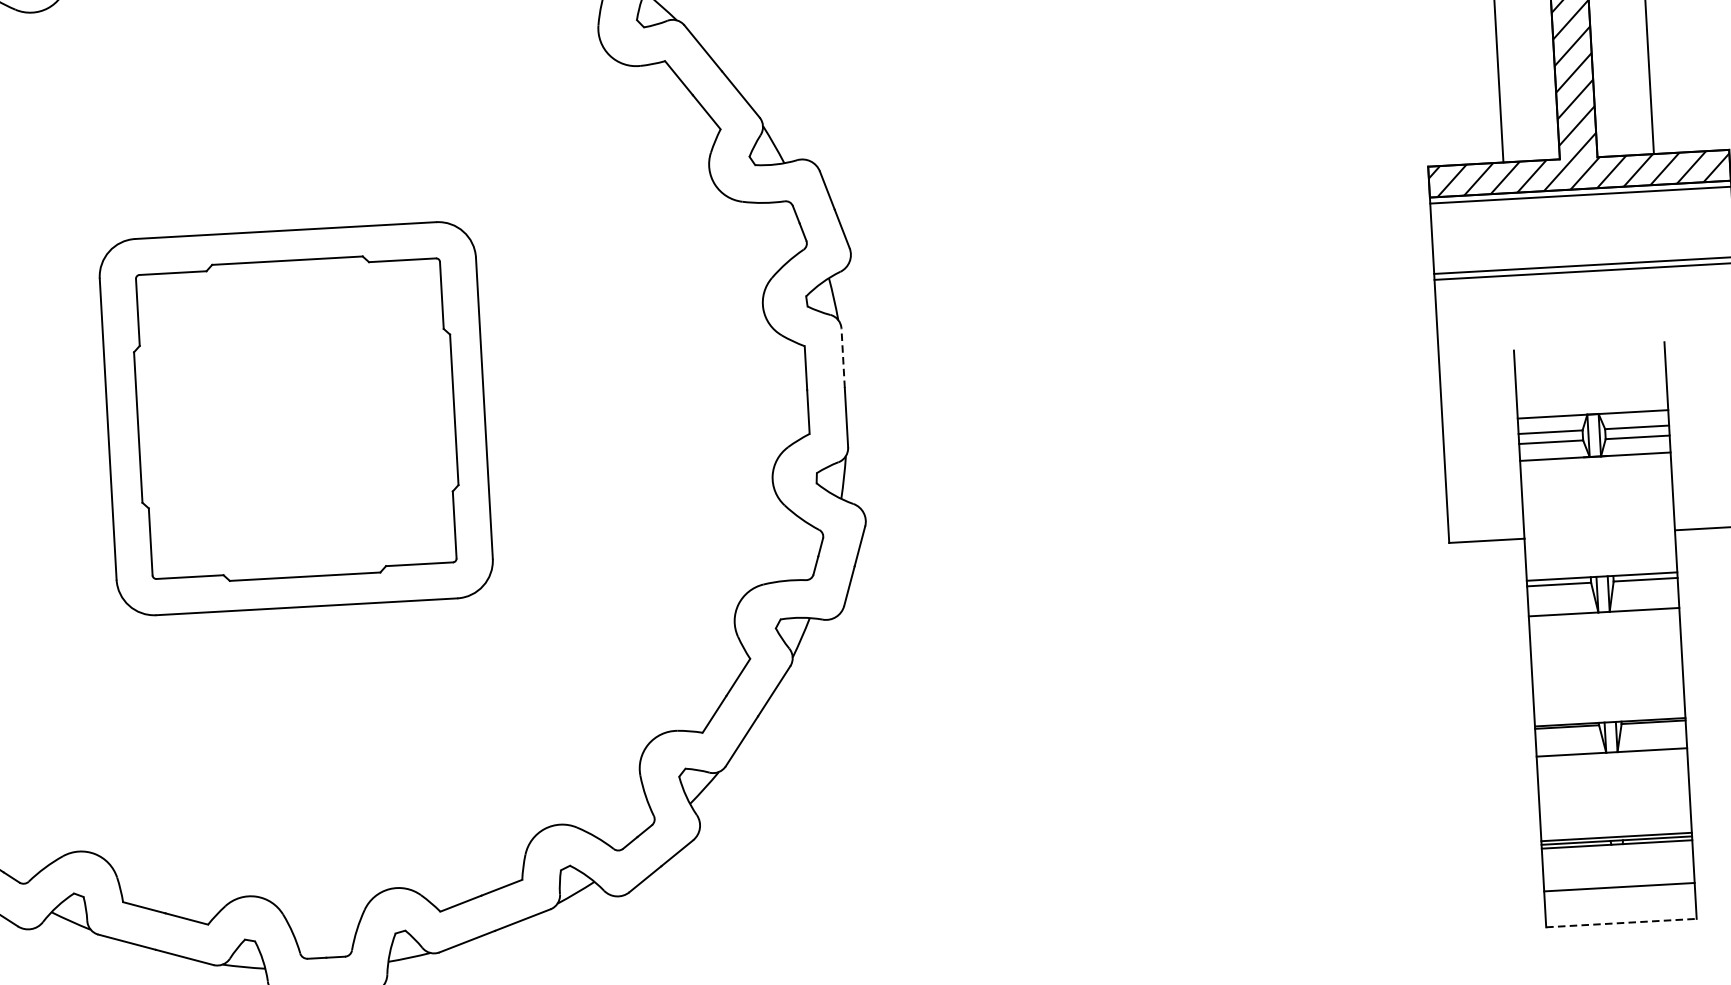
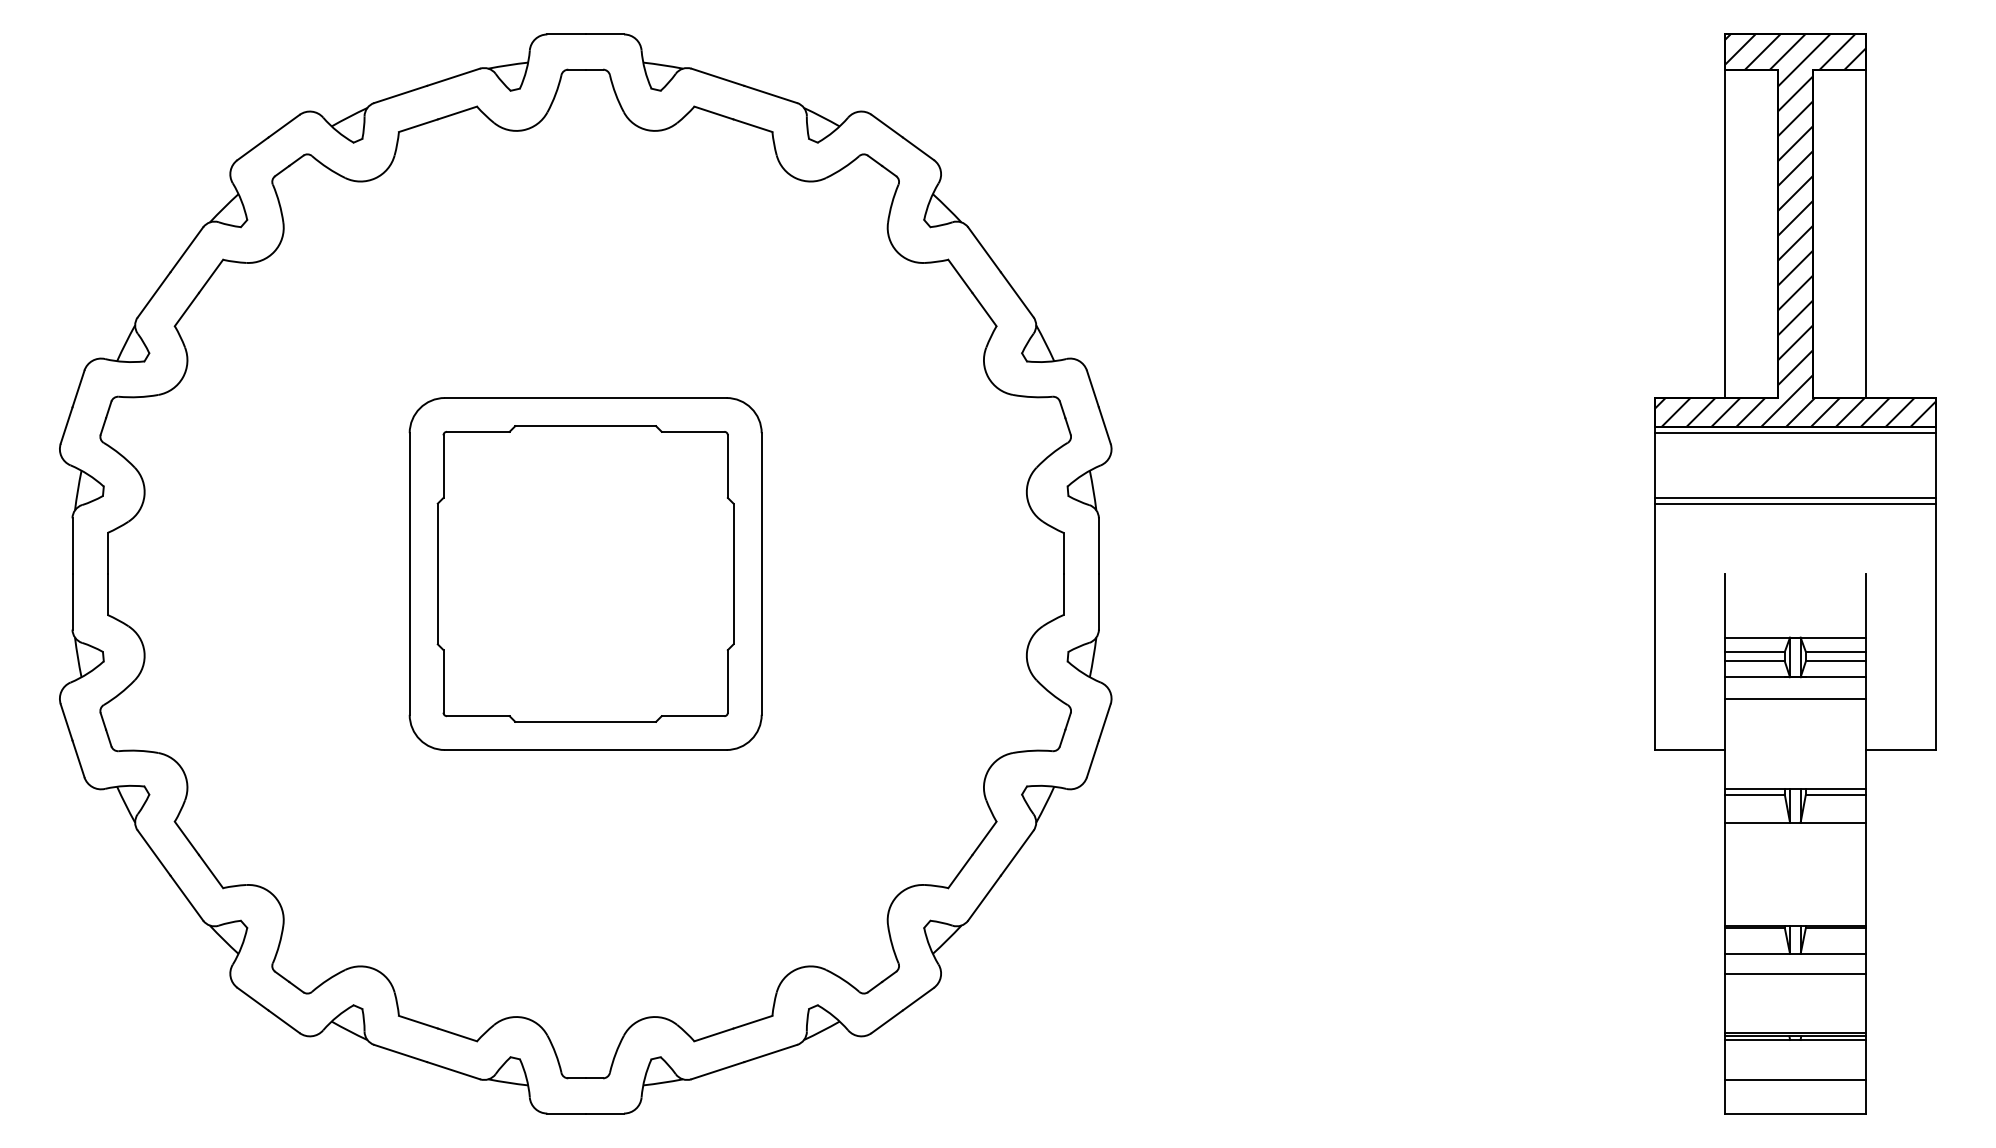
line: (842, 358) -> (1098, 546), dashed -> solid
line: (1595, 479) -> (1794, 698), added
line: (1612, 773) -> (1794, 973), added
line: (1621, 923) -> (1795, 1113), dashed -> solid

